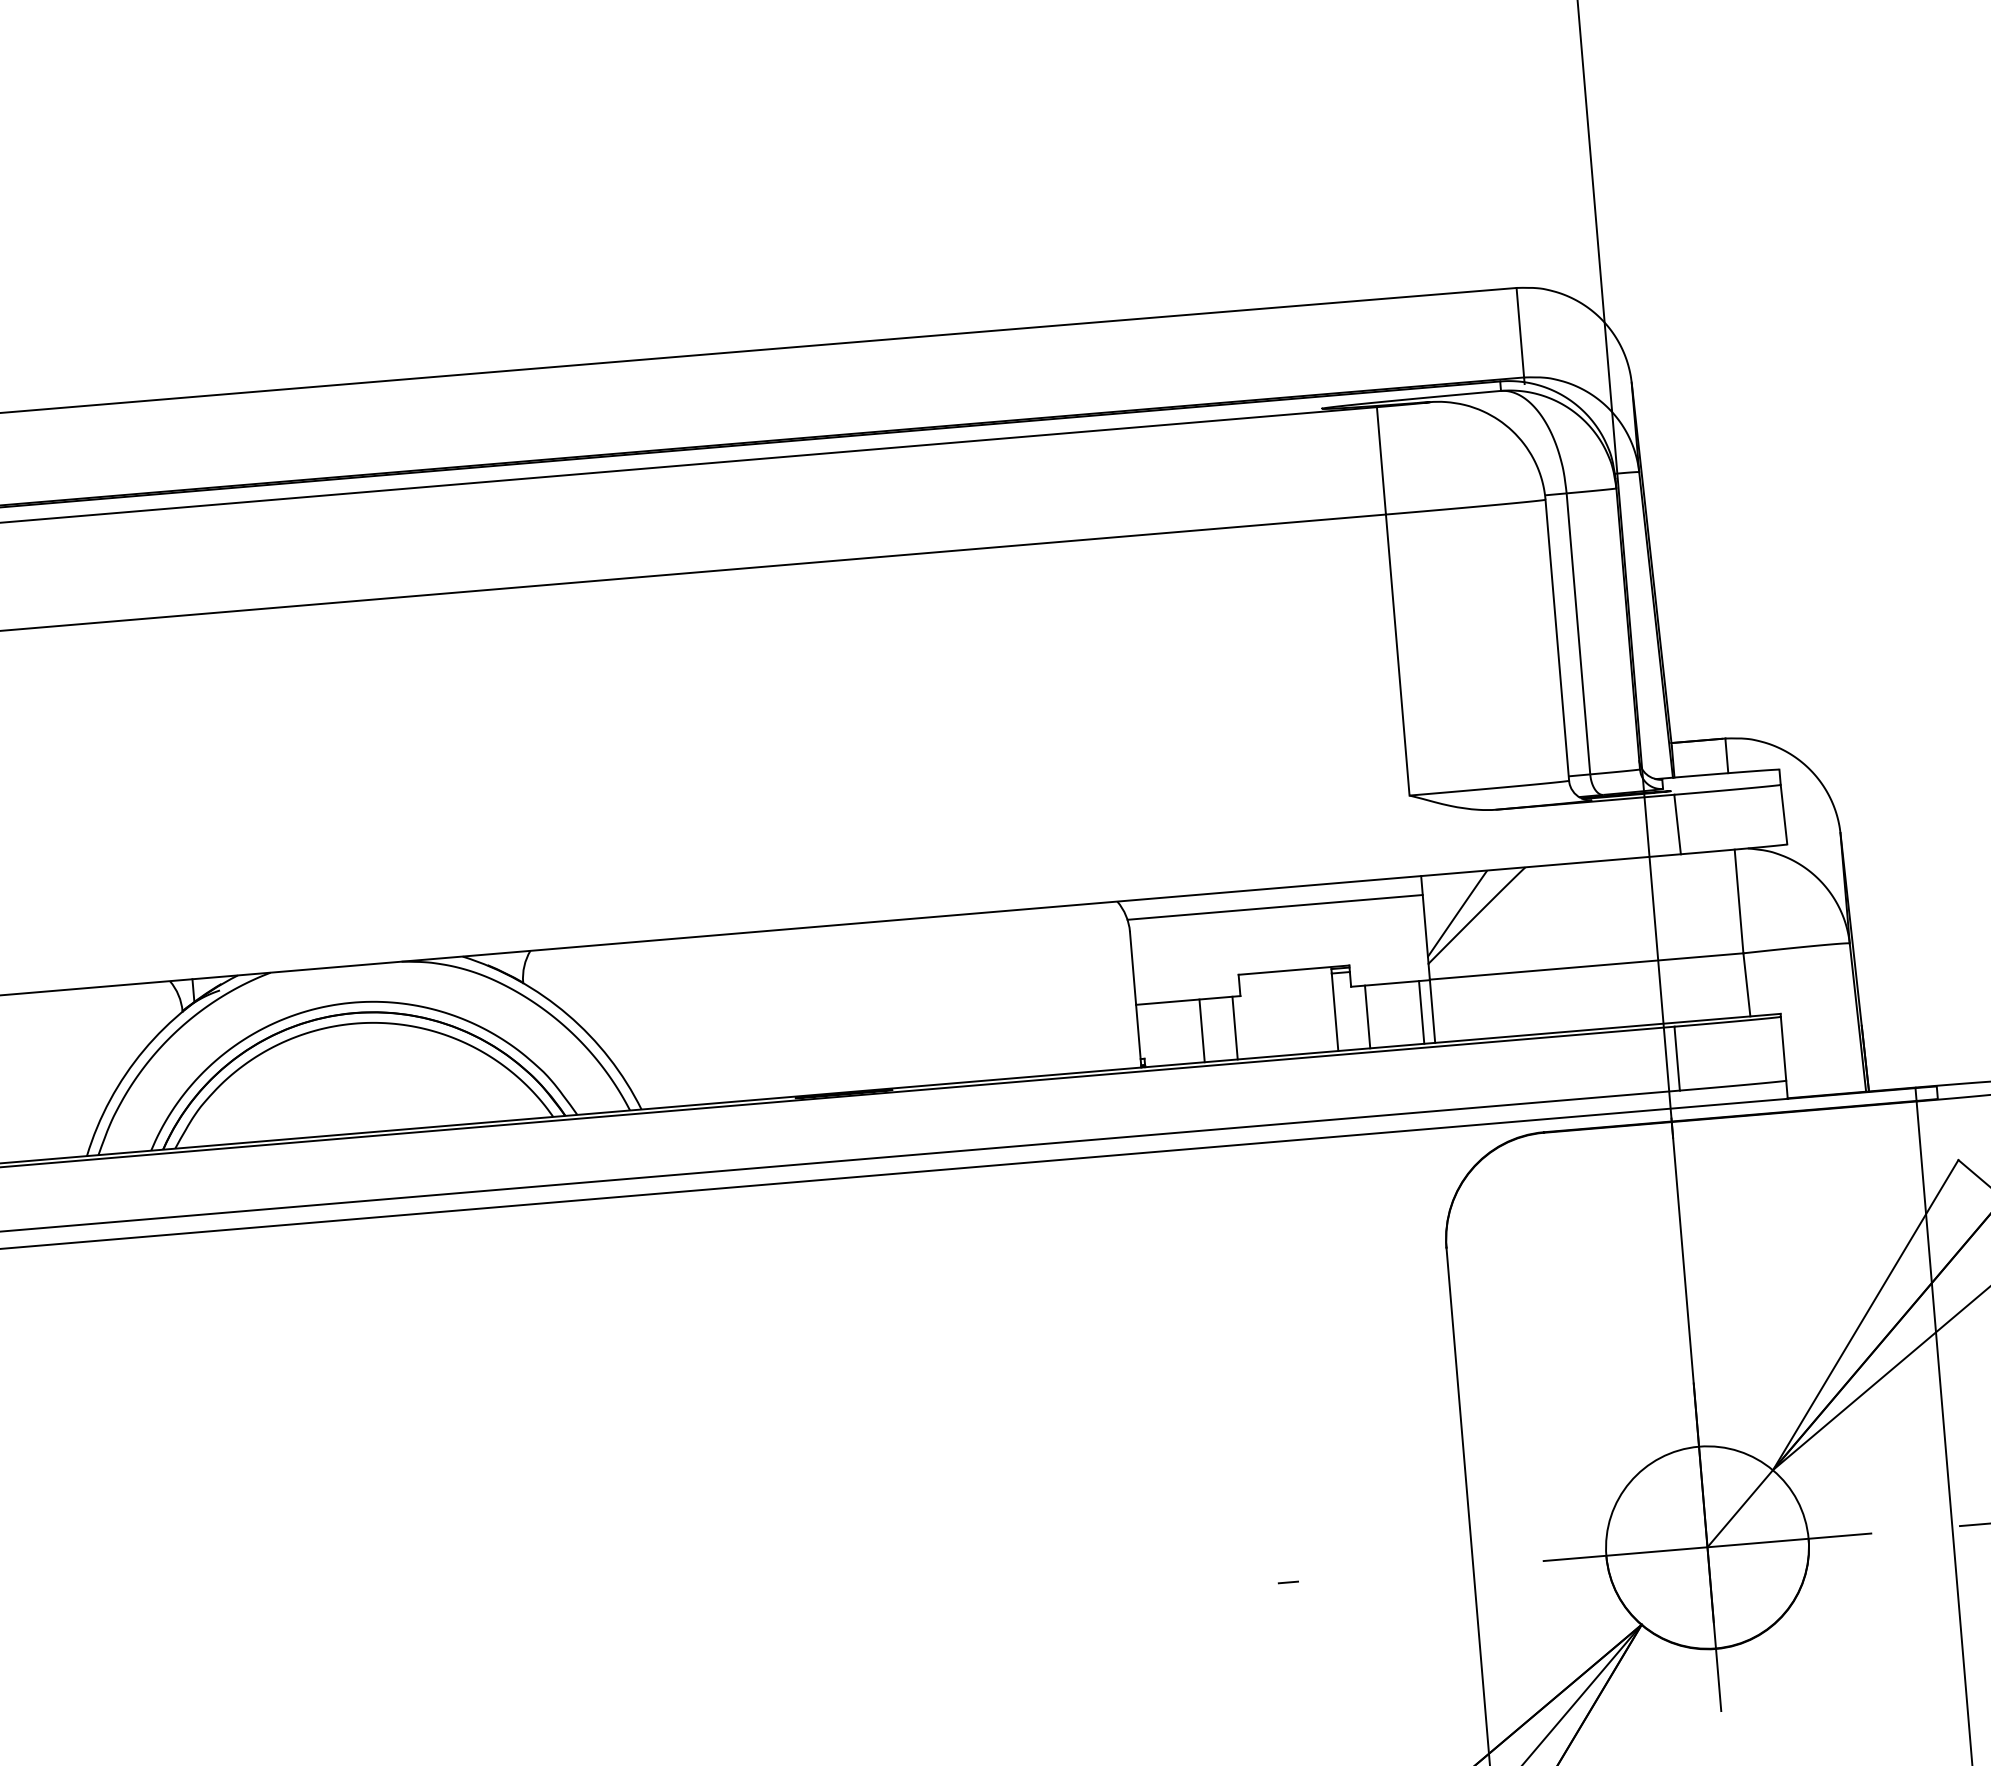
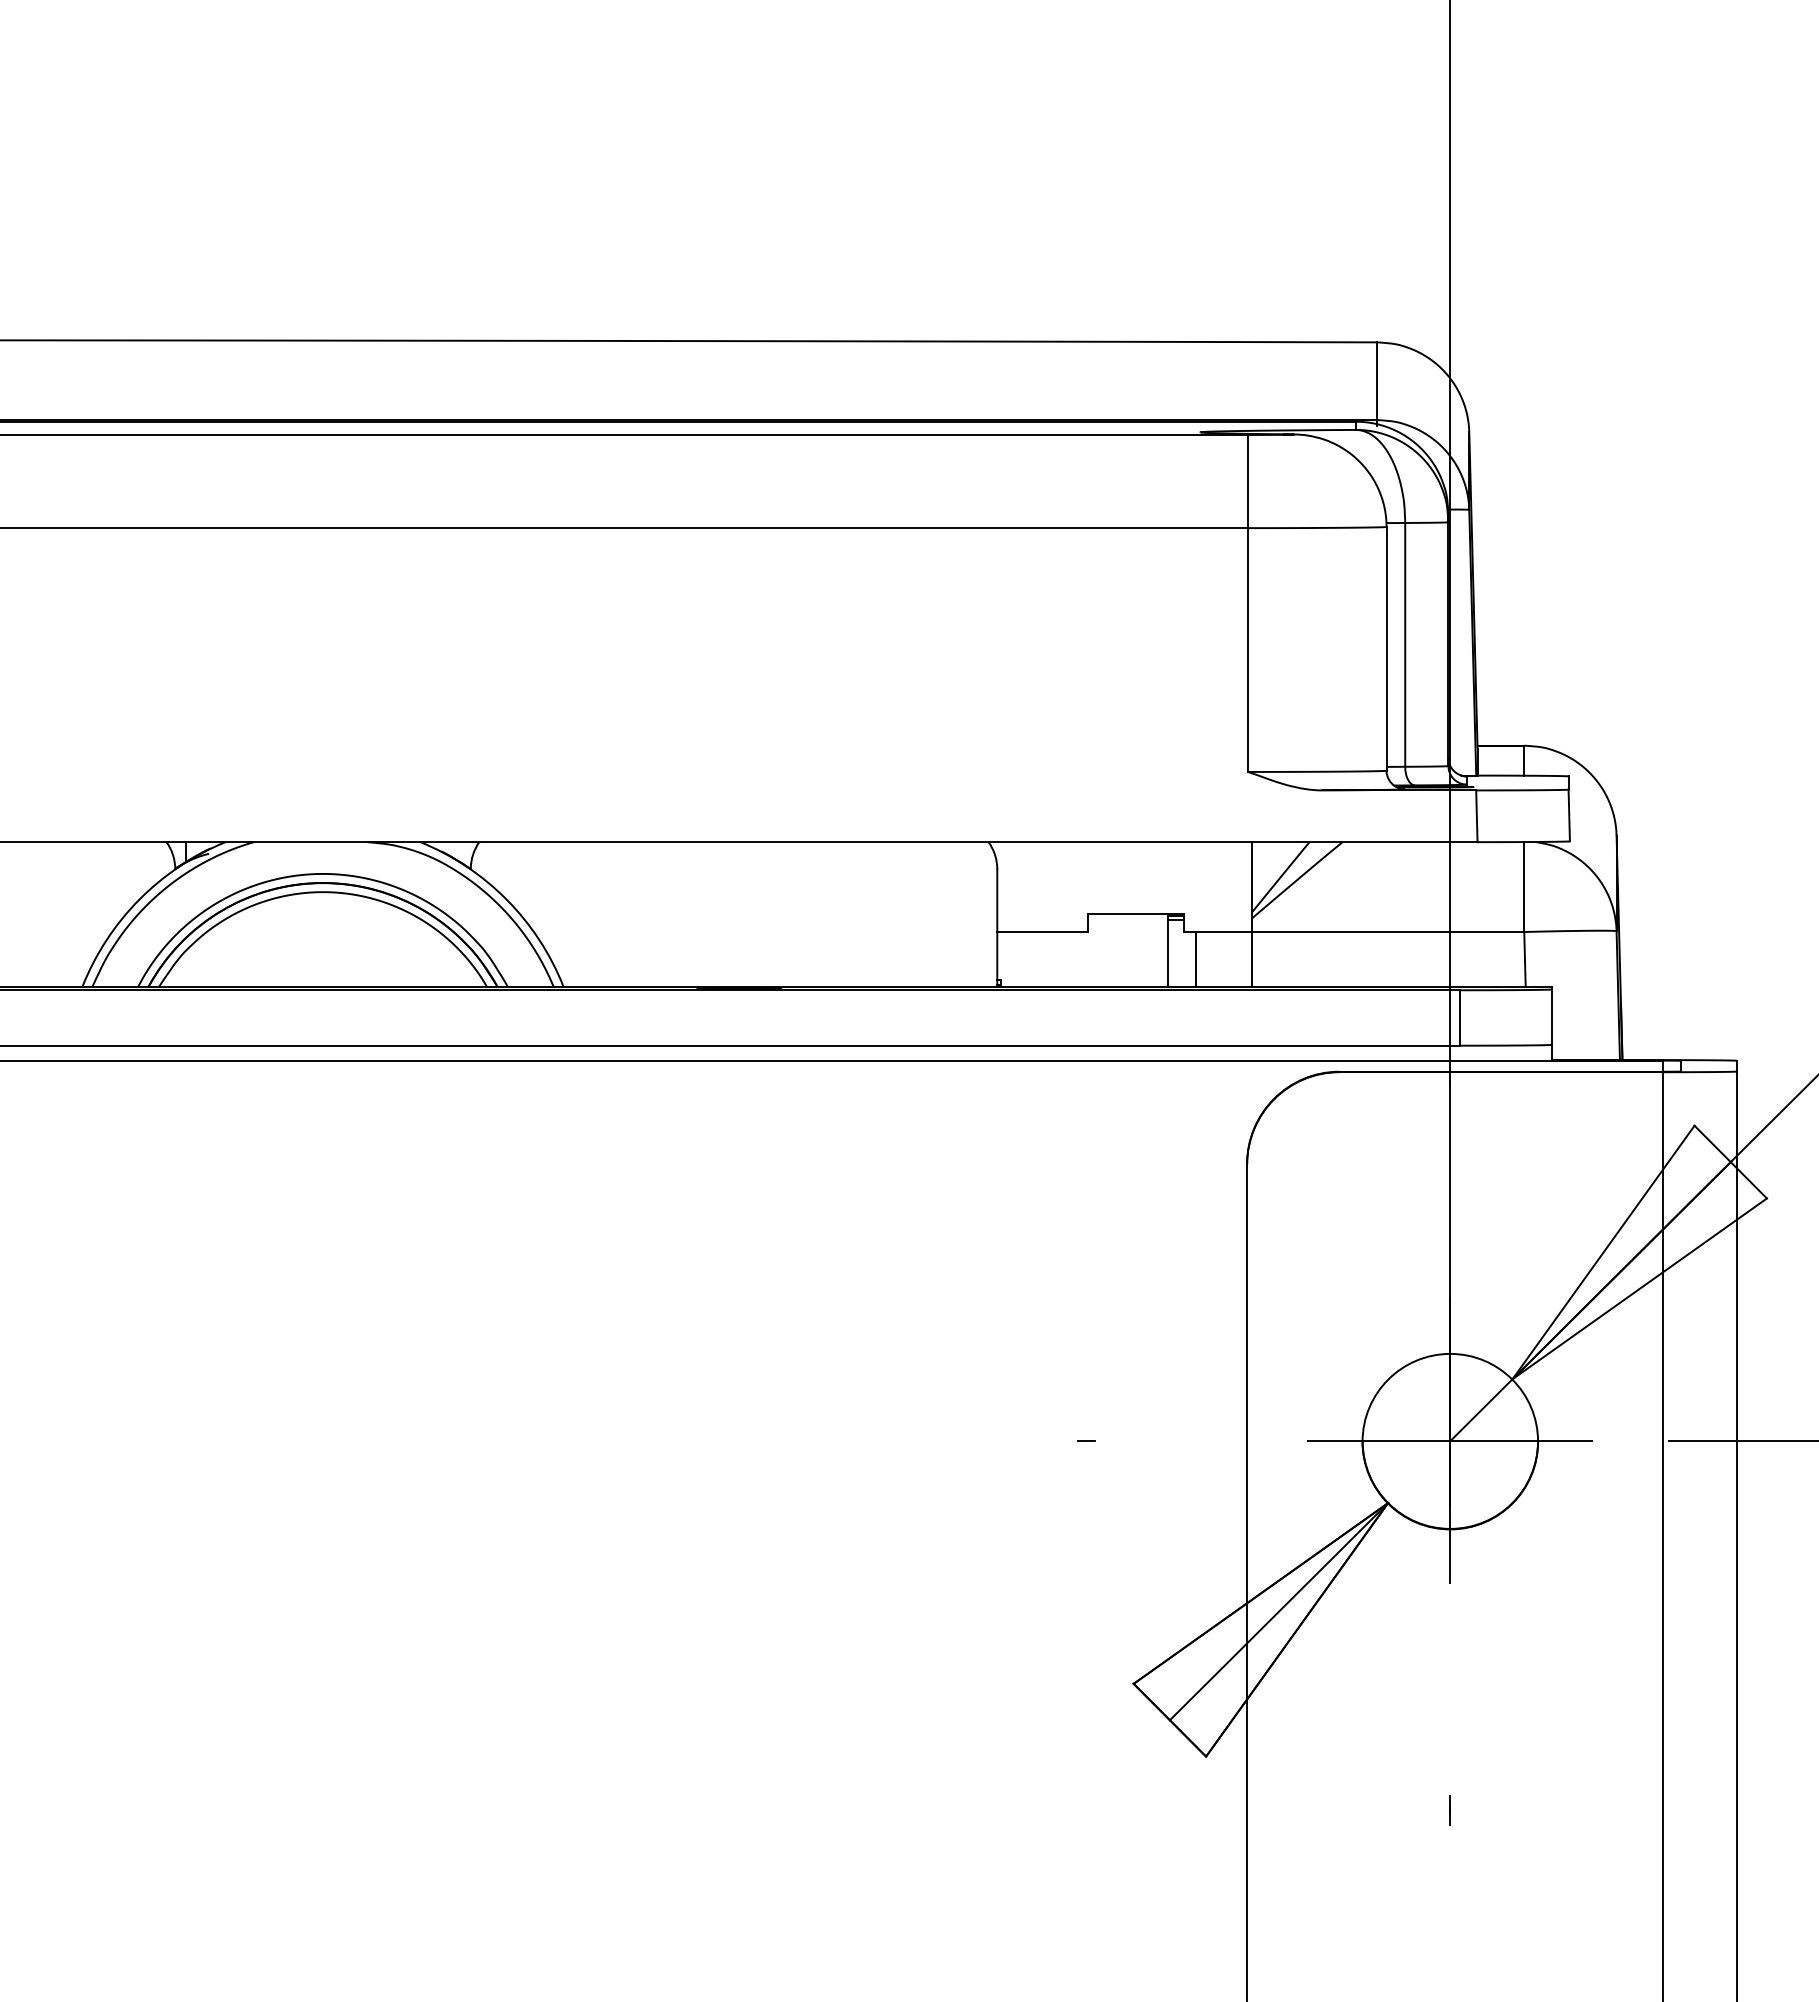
line: (1275, 907) -> (1124, 858), removed
line: (1421, 1012) -> (1242, 959), removed
line: (1234, 1027) -> (1080, 959), removed
line: (1202, 1030) -> (1052, 959), removed

